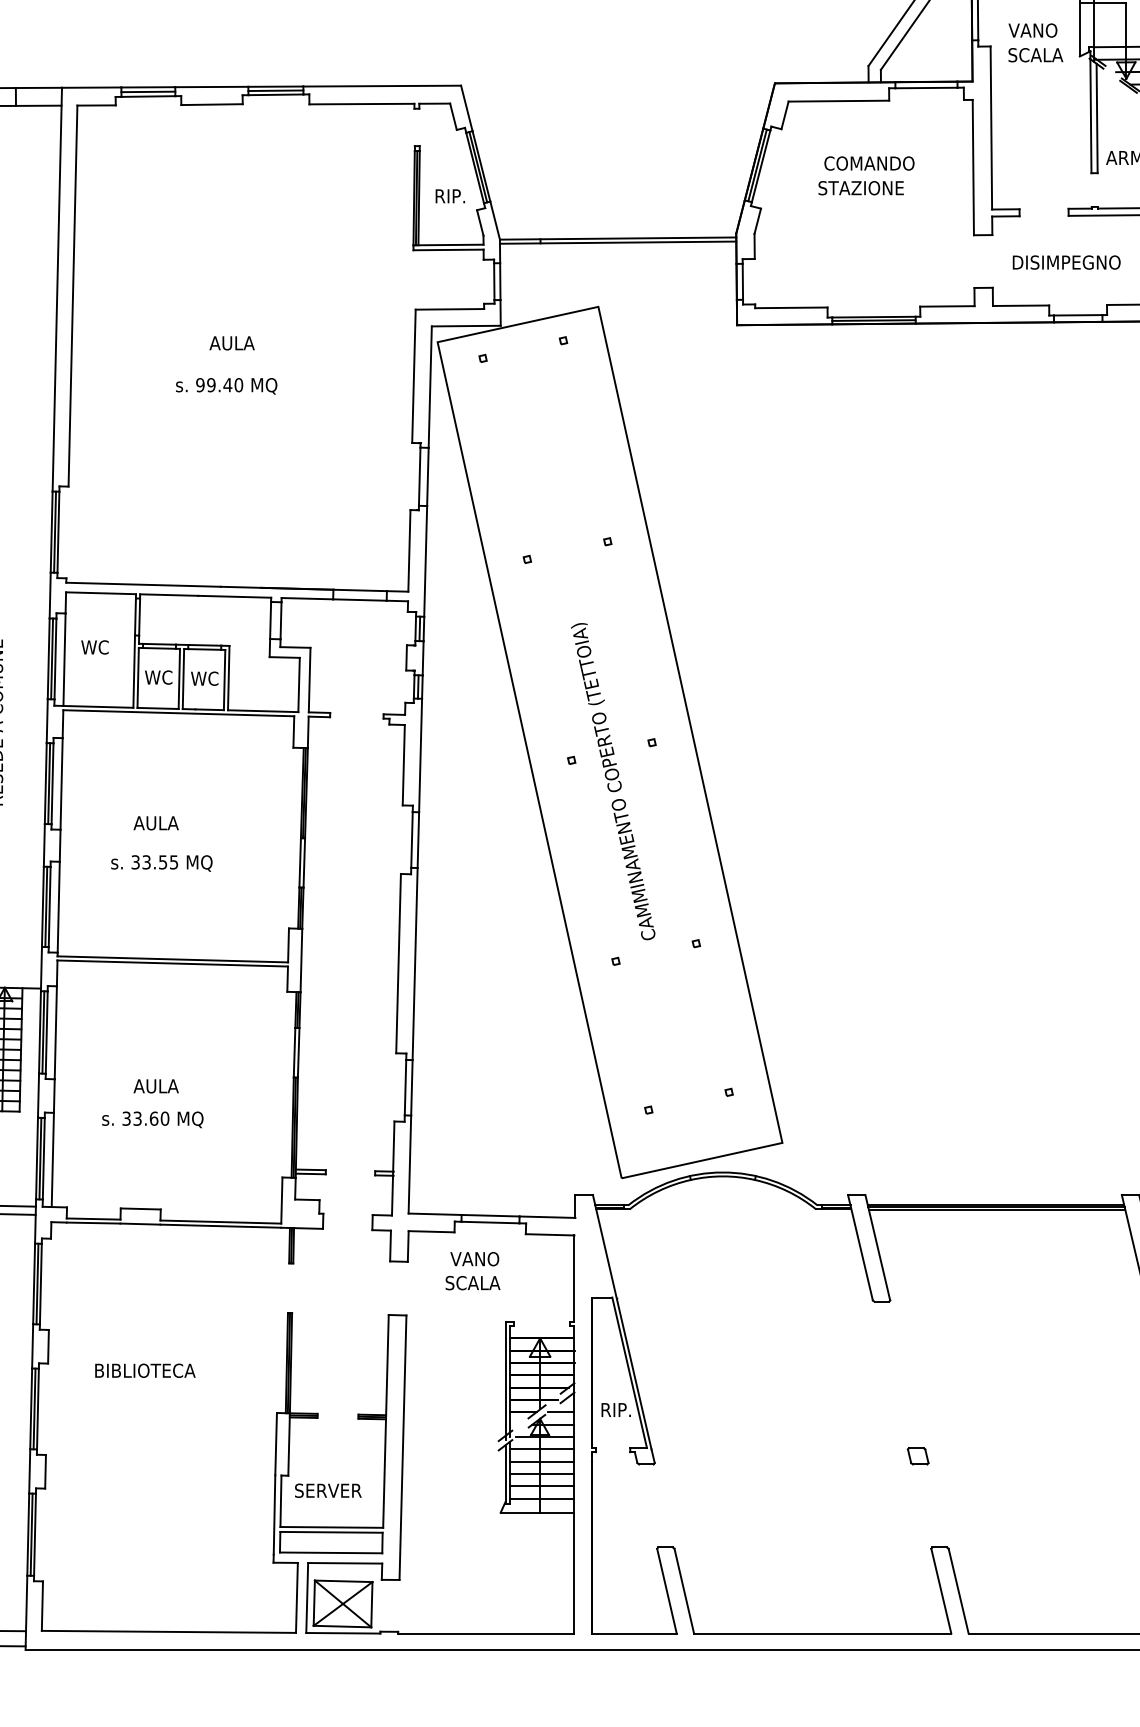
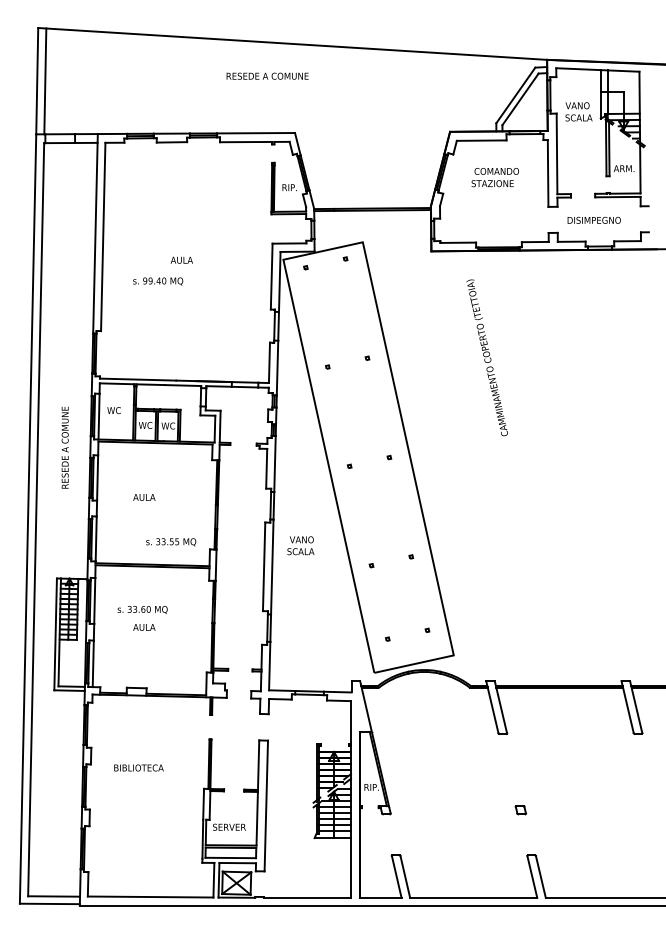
text: (227, 386) -> (158, 281), moved
text: (611, 780) -> (486, 357), moved
text: (162, 863) -> (171, 542), moved
text: (152, 1118) -> (142, 609), moved
text: (472, 1270) -> (300, 545), moved

